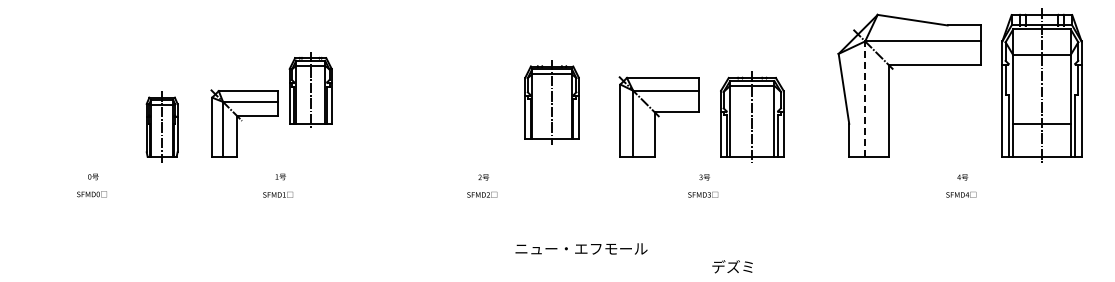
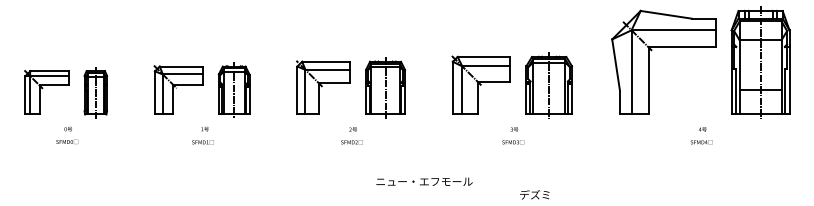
part: (310, 89) -> (234, 89), moved
line: (865, 99) -> (631, 72), dashed -> solid
part: (551, 102) -> (385, 88), moved
part: (442, 119) -> (323, 87), added
part: (58, 121) -> (42, 88), added
part: (161, 126) -> (95, 92), moved

